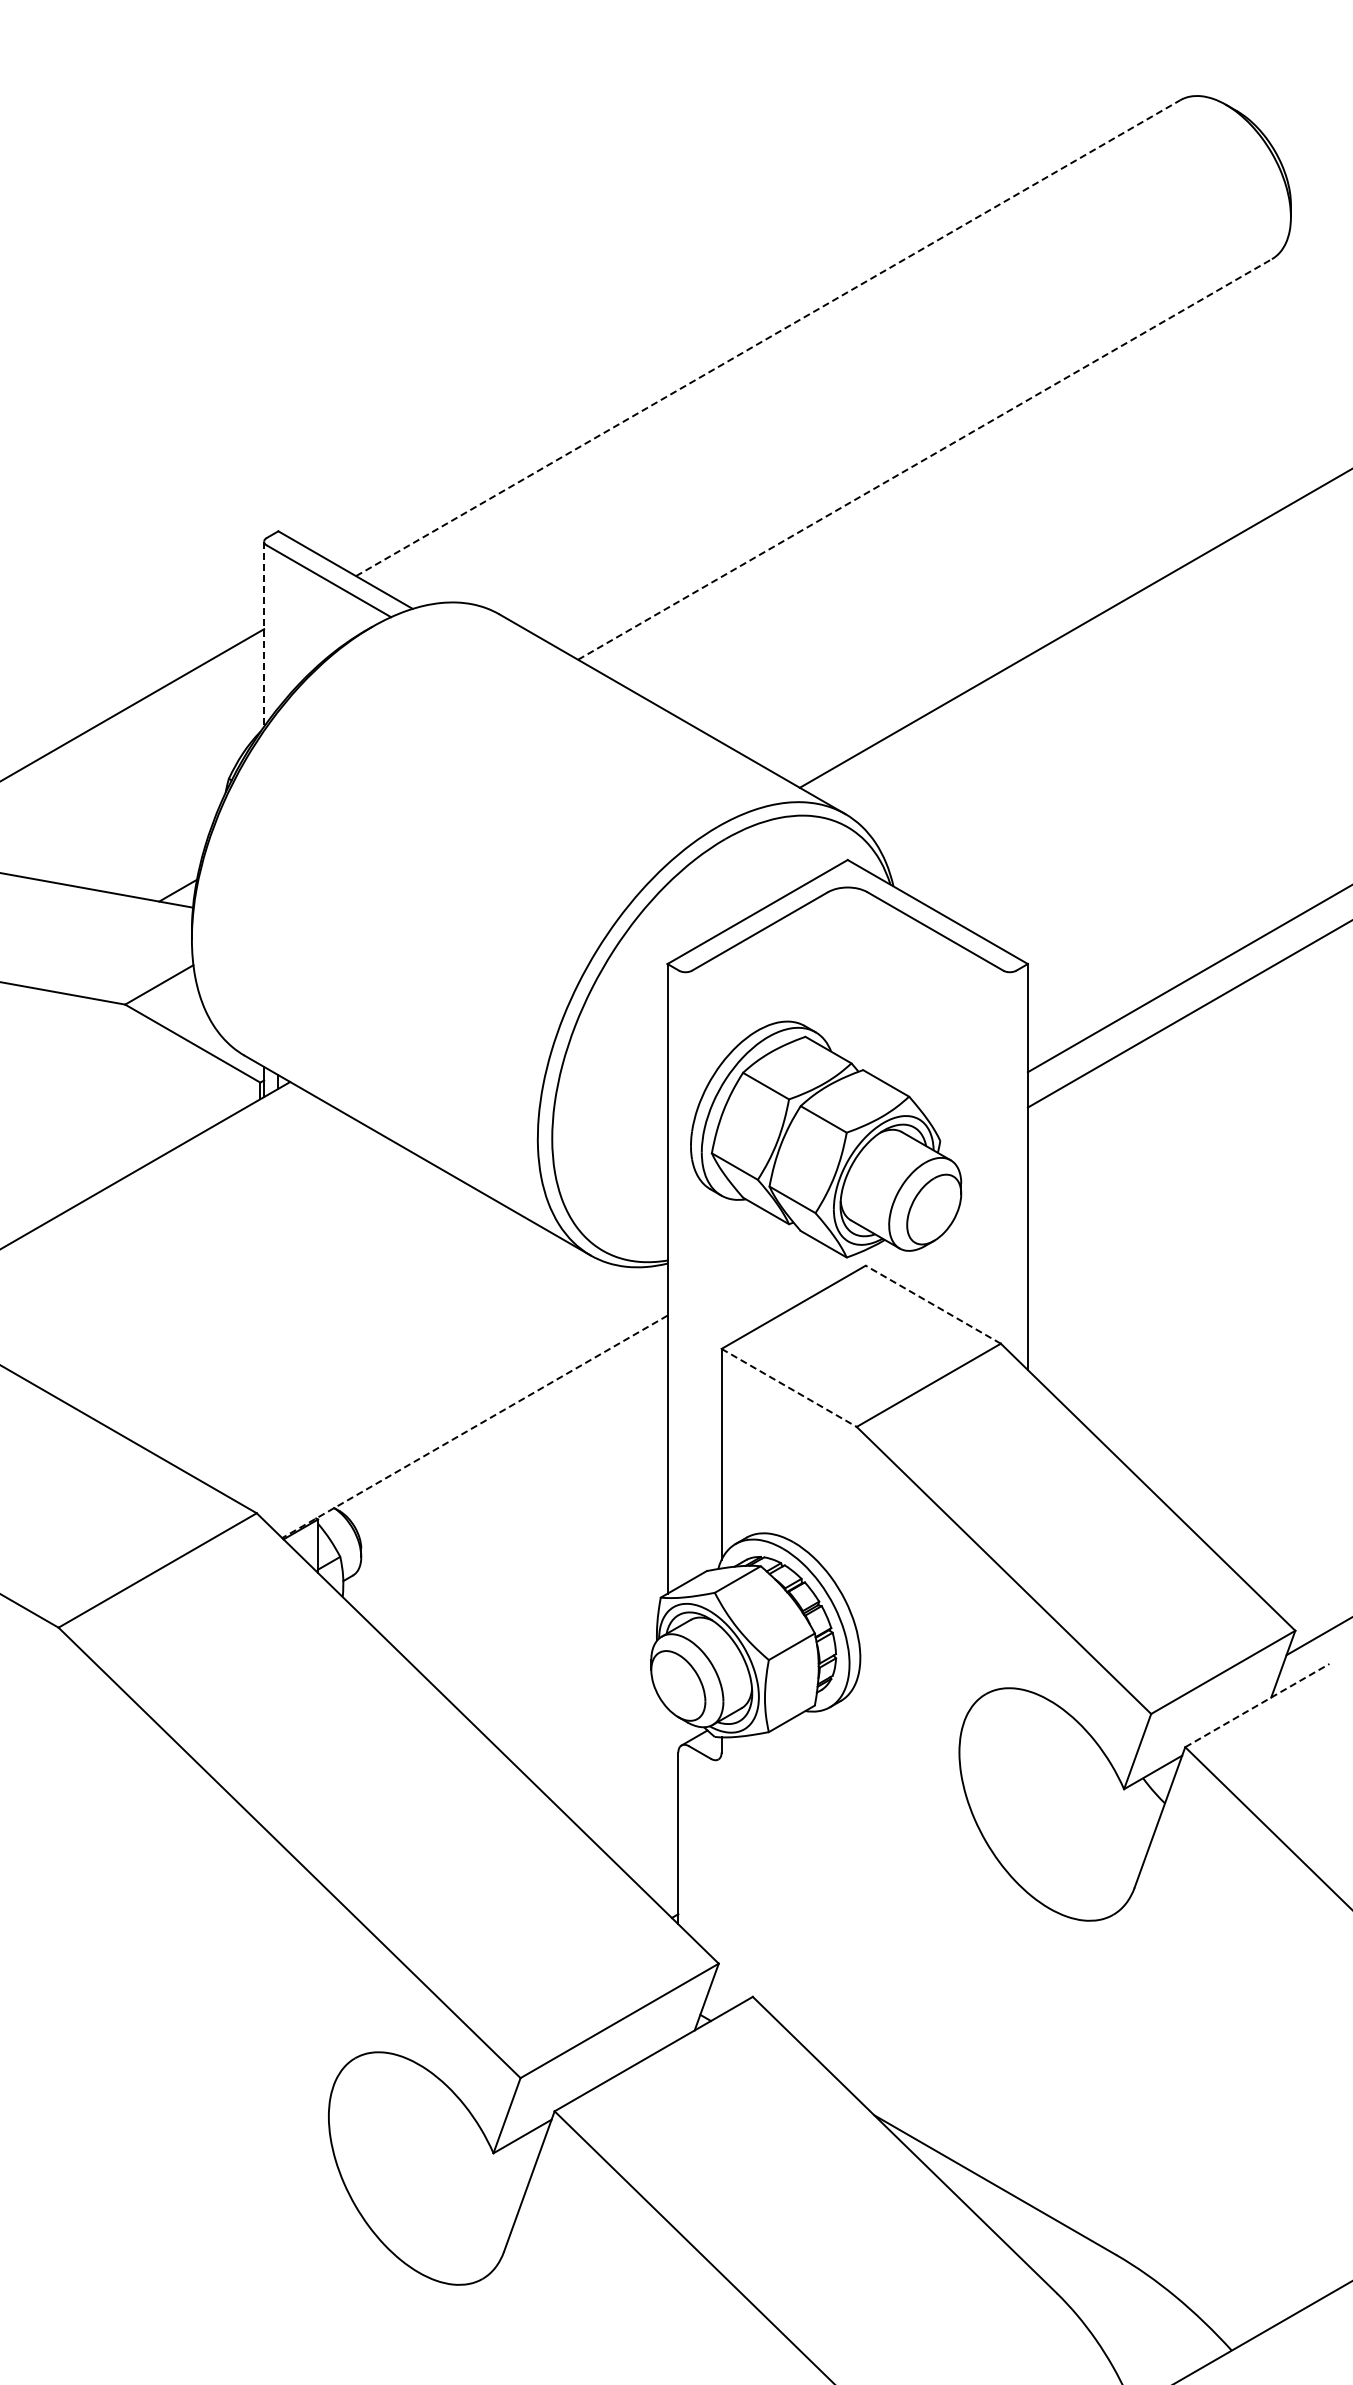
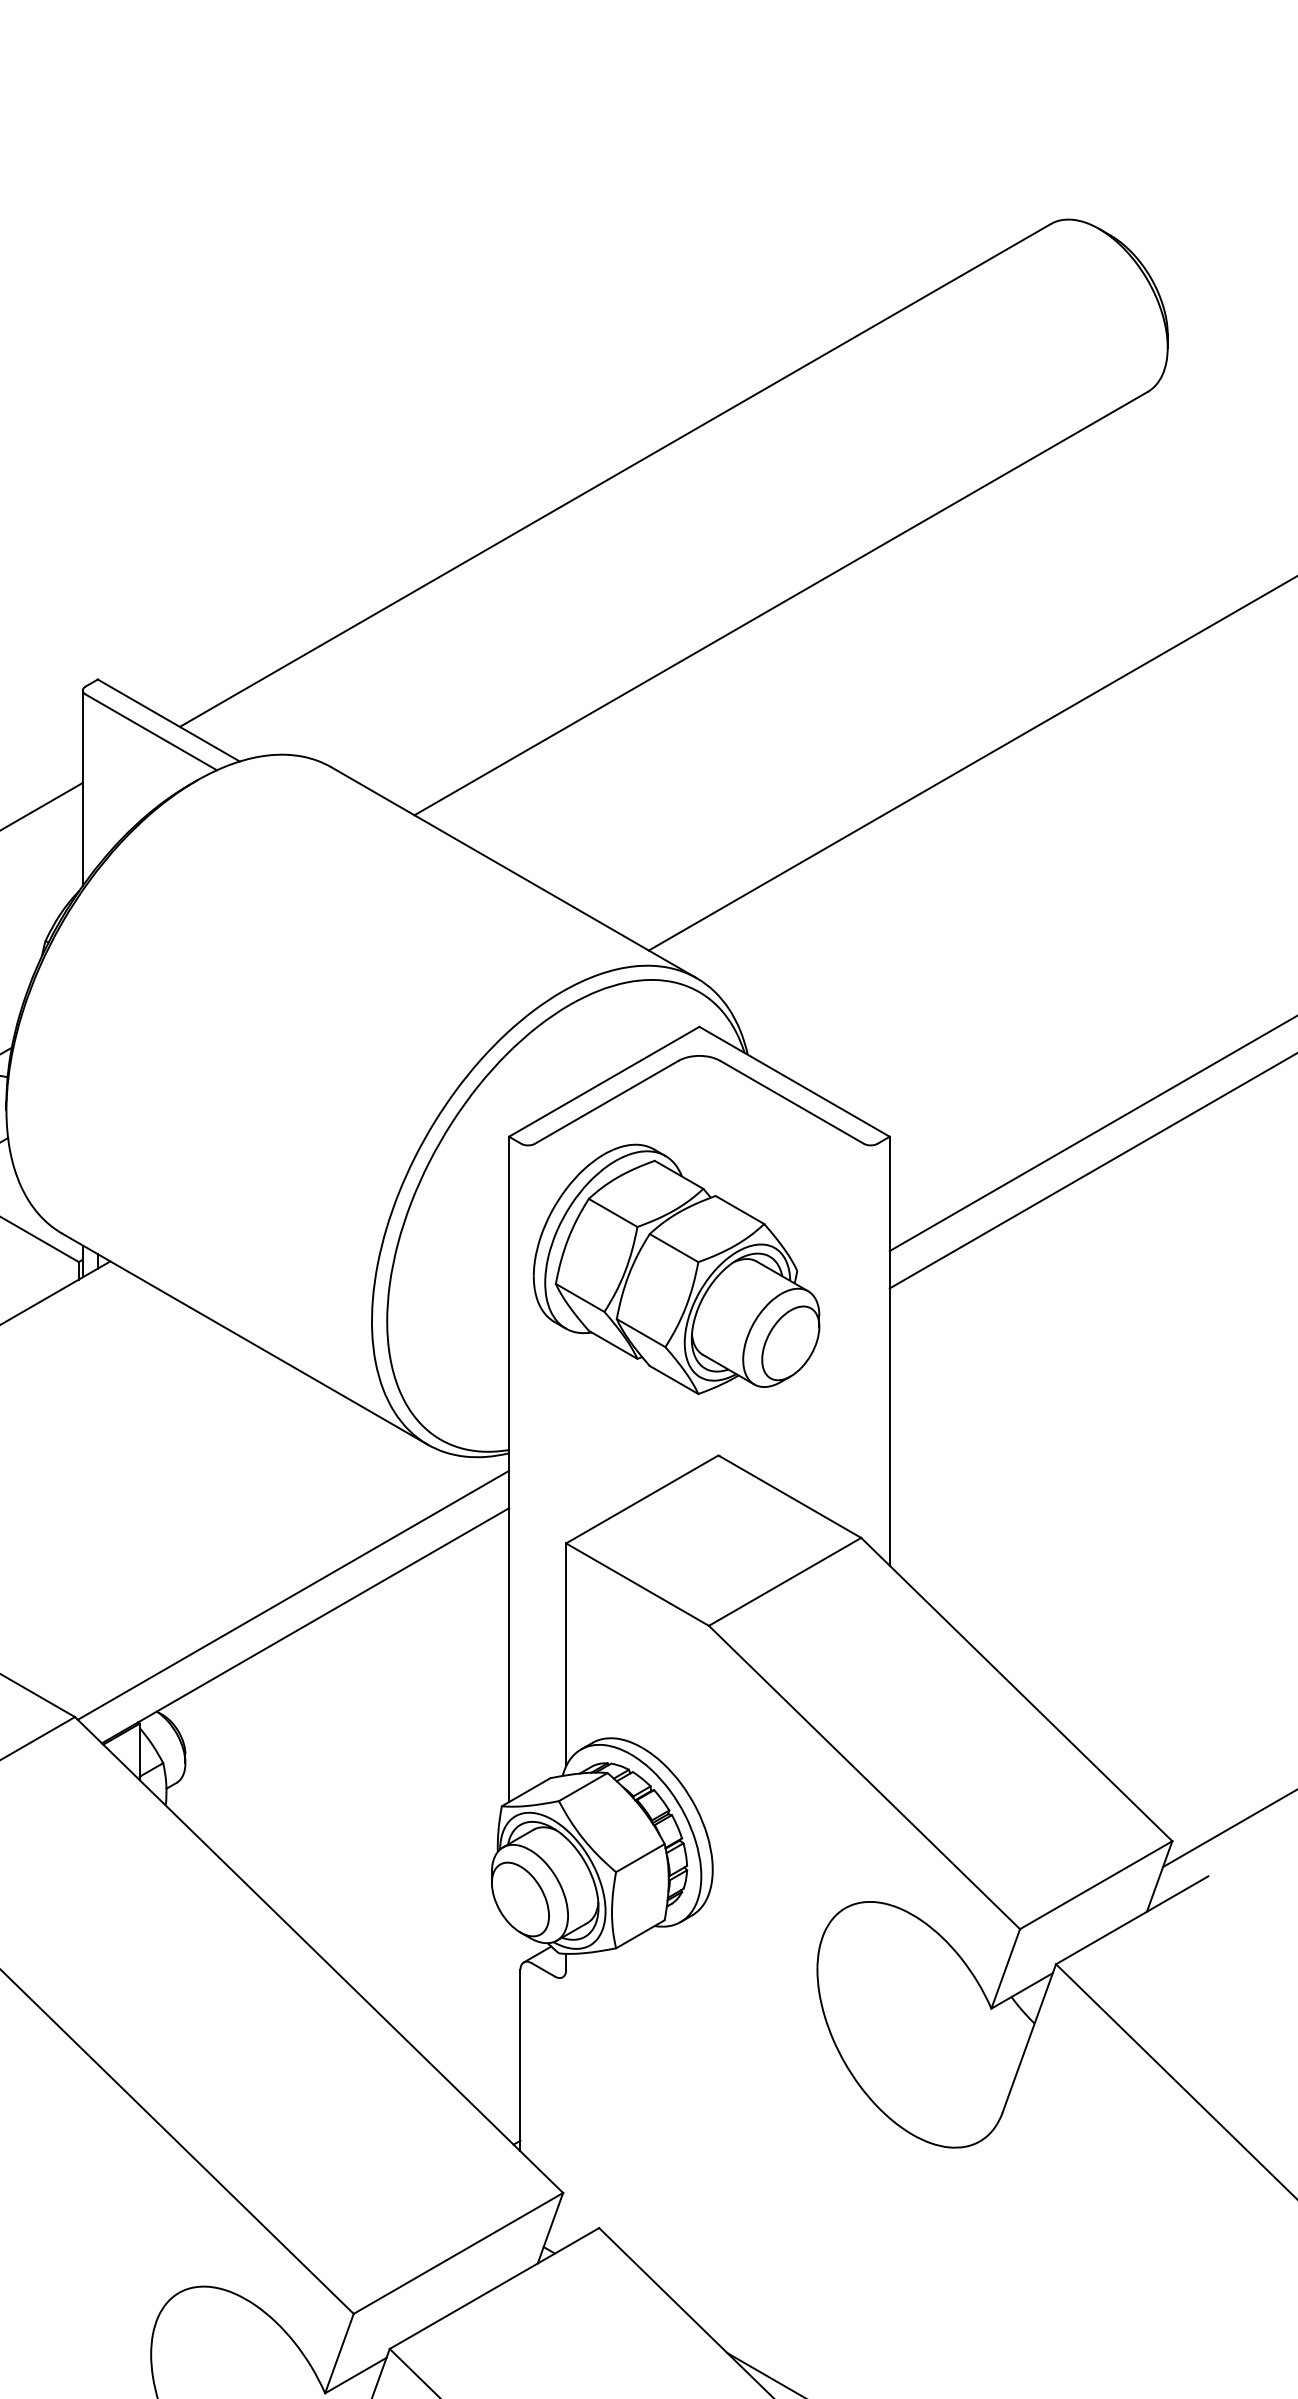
line: (768, 338) -> (615, 475), dashed -> solid
line: (925, 459) -> (781, 603), dashed -> solid
line: (264, 634) -> (83, 788), dashed -> solid
part: (826, 1139) -> (676, 1269), moved
line: (934, 1305) -> (791, 1497), dashed -> solid
line: (789, 1388) -> (637, 1585), dashed -> solid
line: (463, 1397) -> (293, 1594), added
line: (474, 1427) -> (305, 1626), dashed -> solid
line: (1257, 1705) -> (1132, 1920), dashed -> solid

